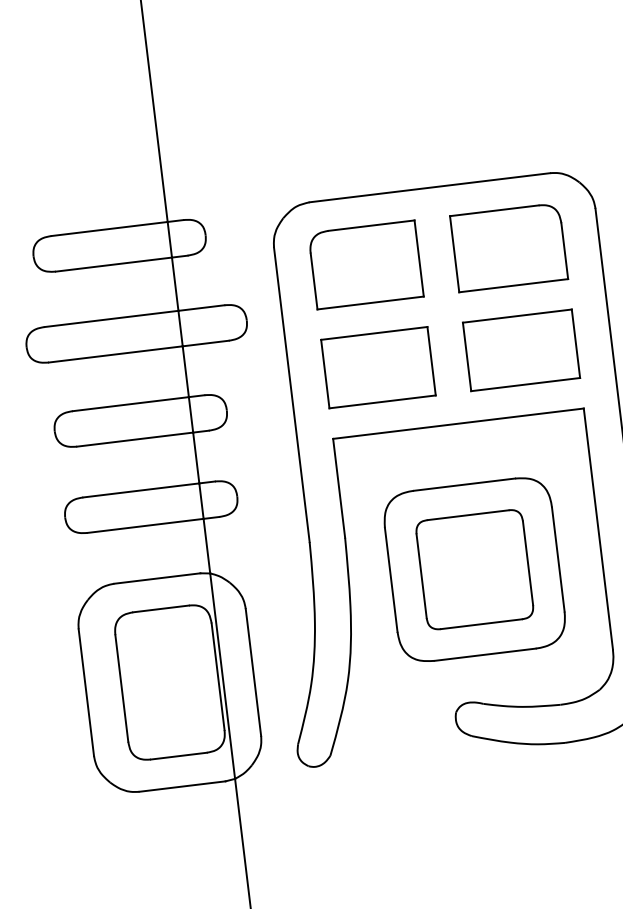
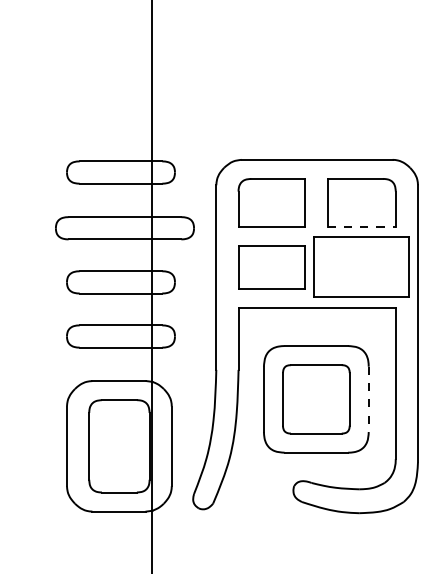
line: (515, 285) -> (362, 226), solid -> dashed
part: (521, 350) -> (361, 267), size x1.4
line: (557, 559) -> (368, 399), solid -> dashed

